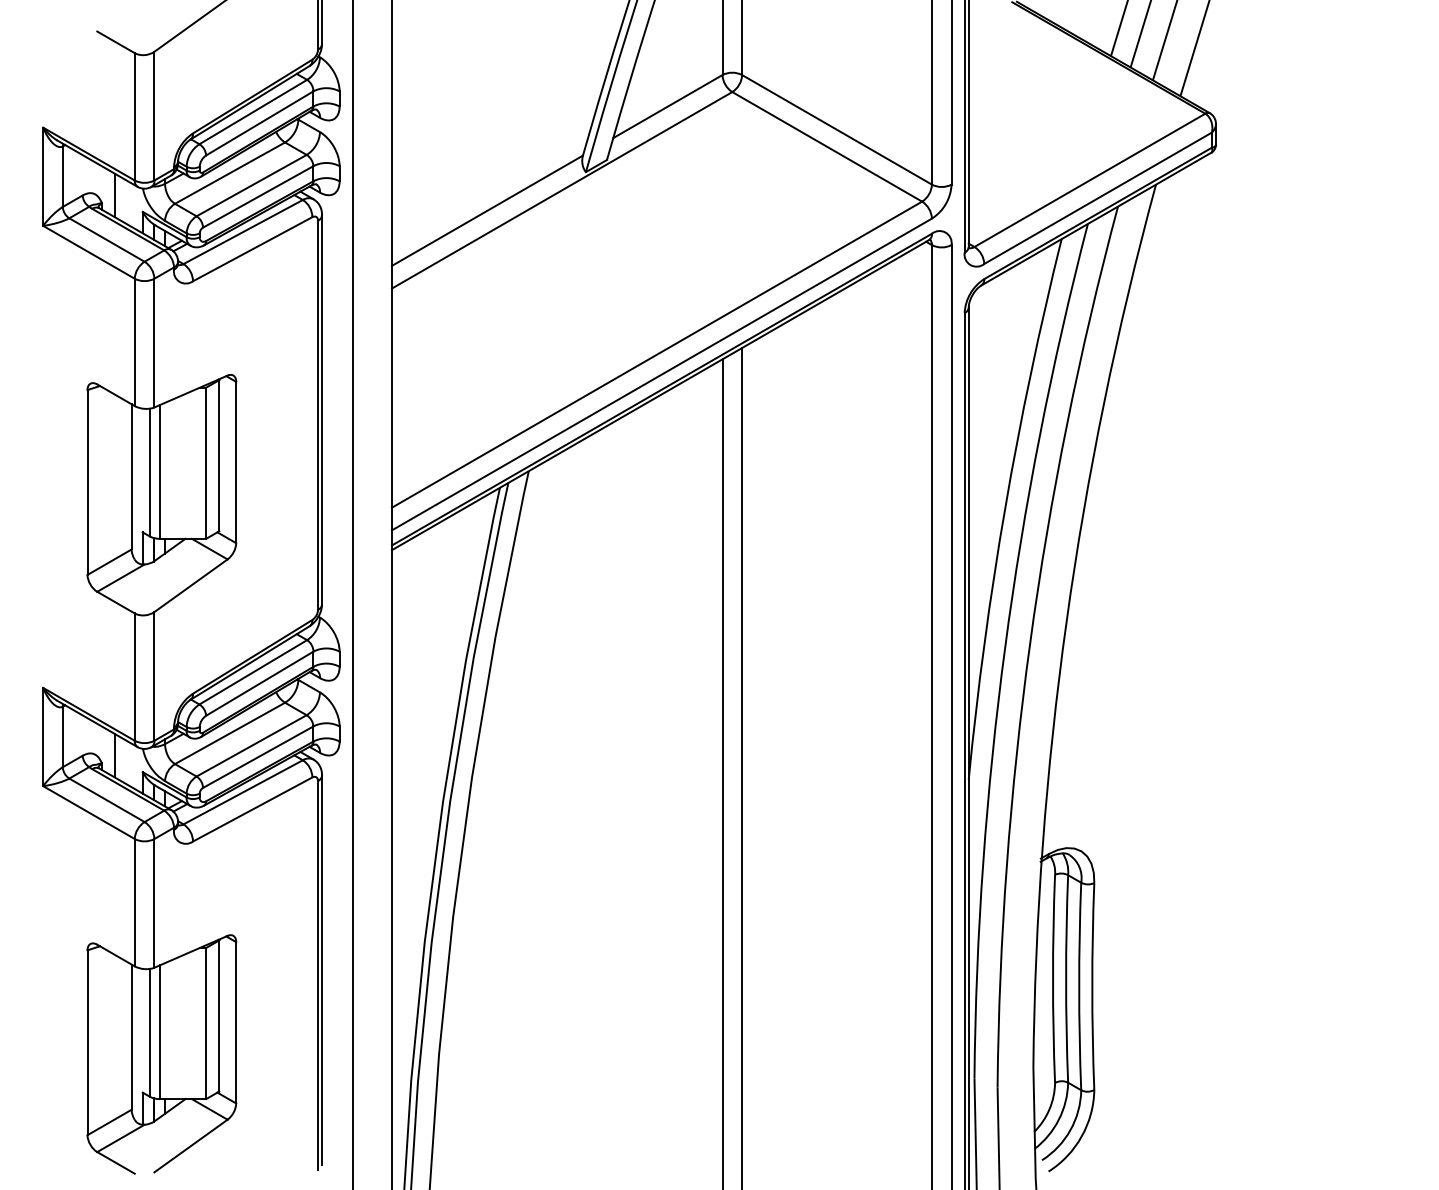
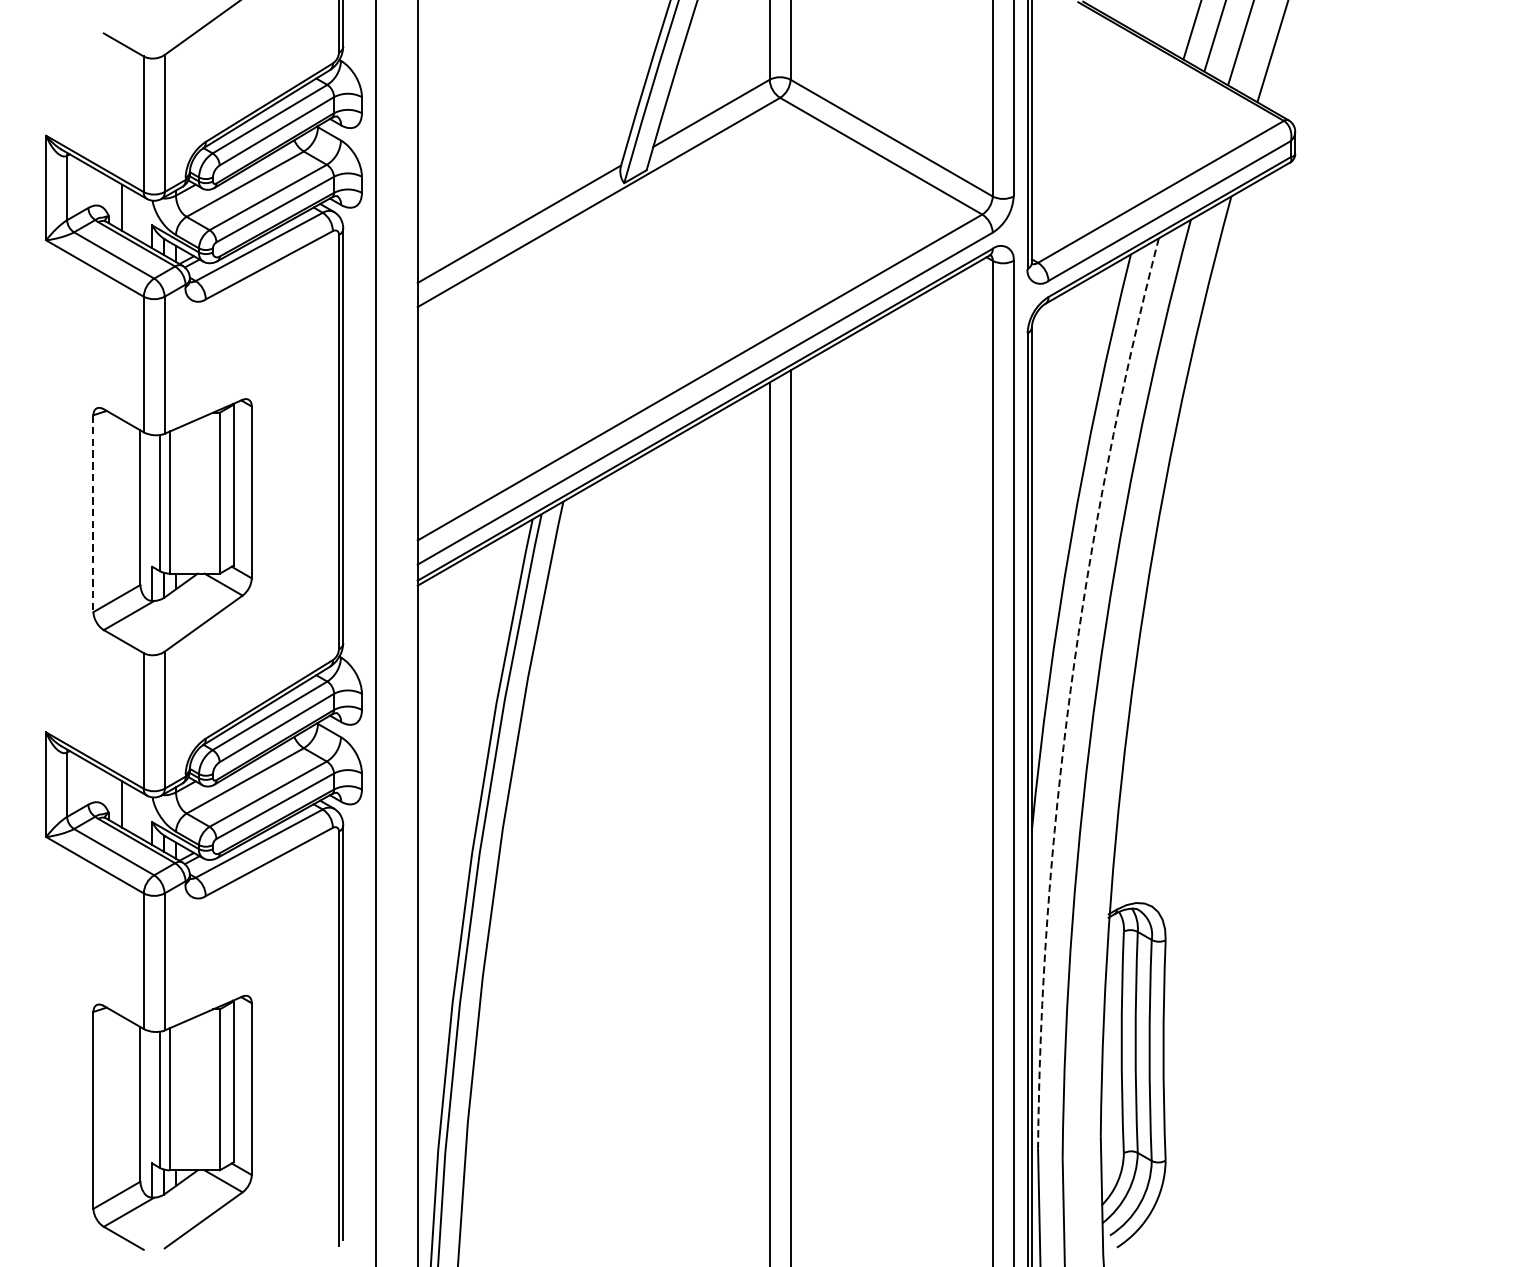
line: (87, 483) -> (93, 514), solid -> dashed
arc: (1005, 647) -> (1071, 689), solid -> dashed

